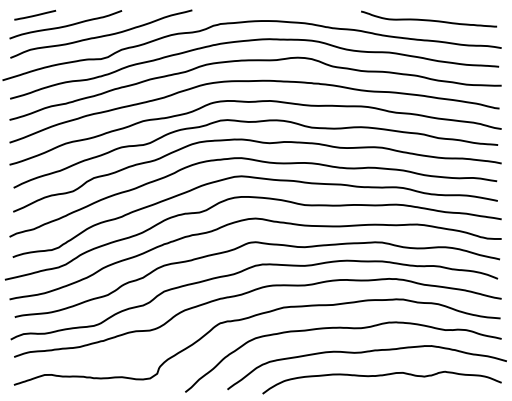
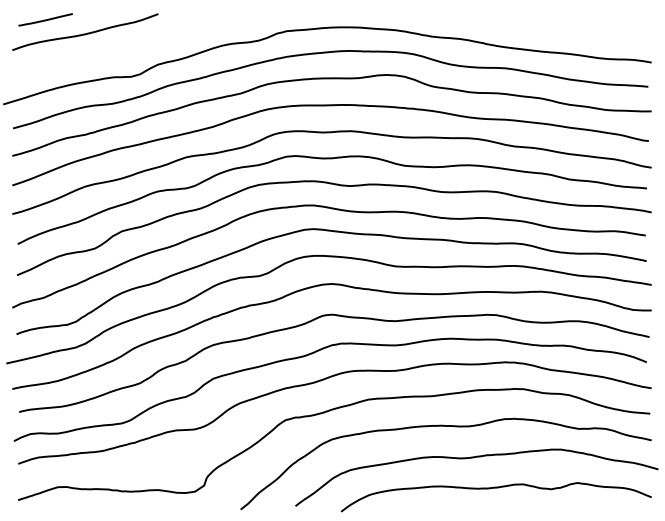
curve: (429, 19) -> (557, 25), removed
curve: (101, 35) -> (131, 46), removed

